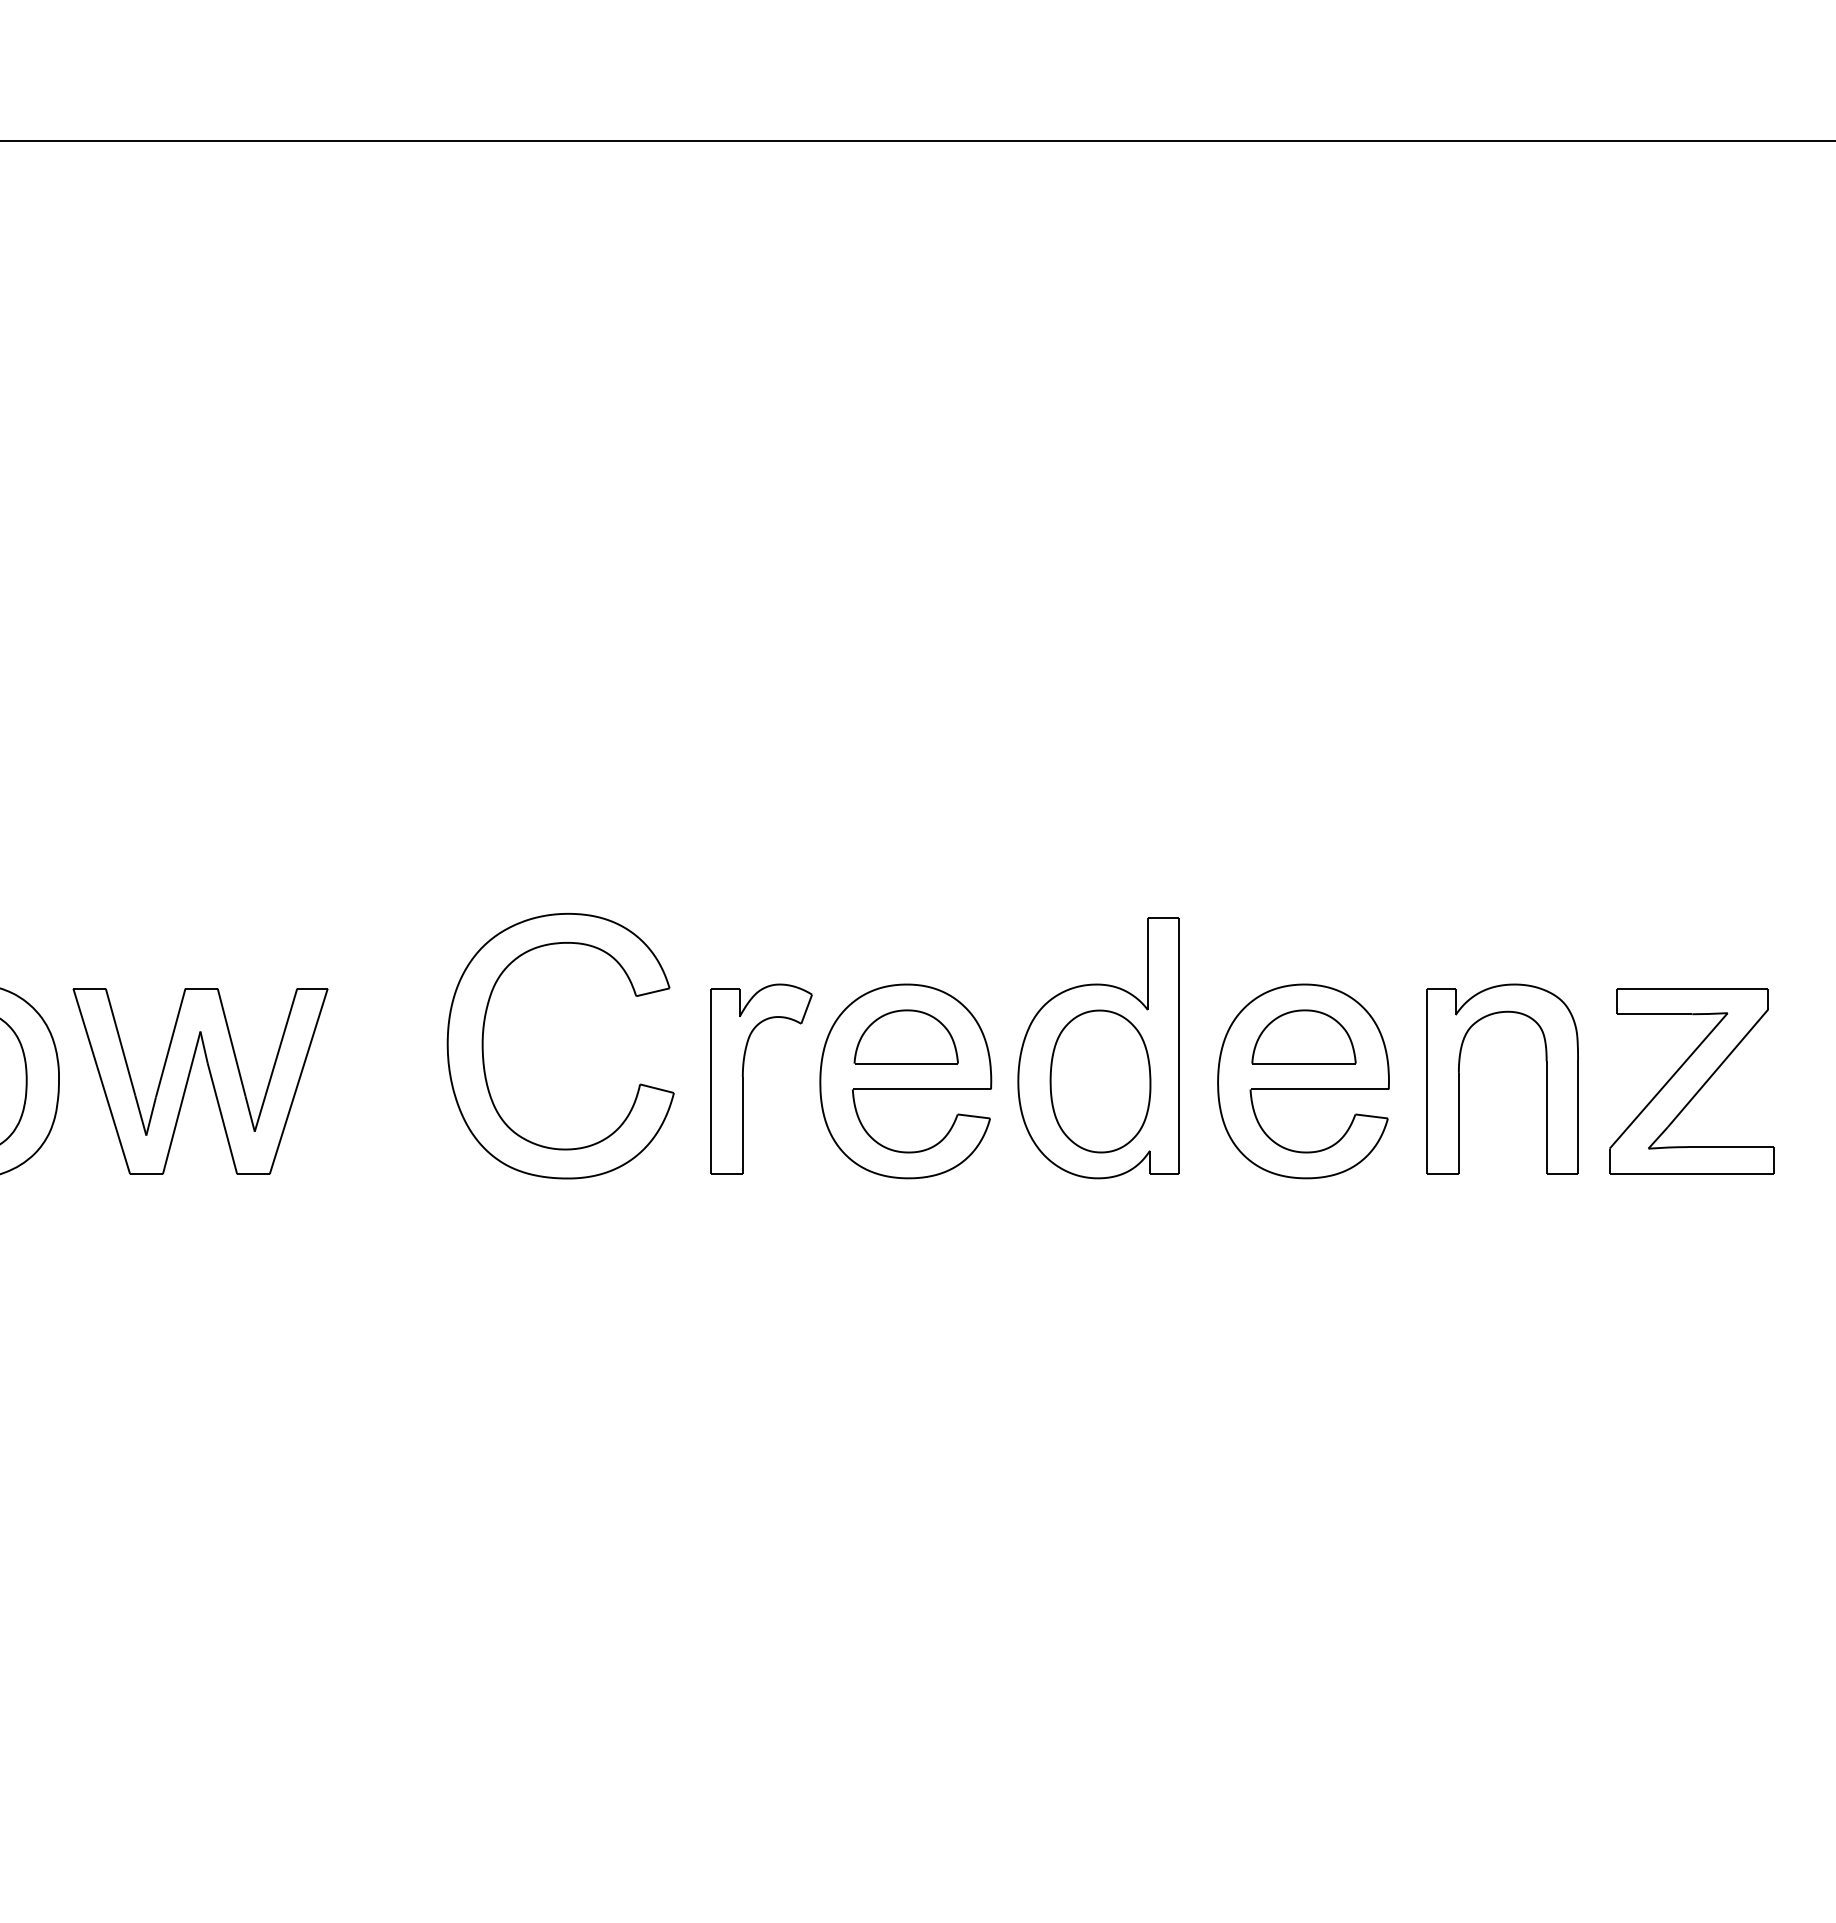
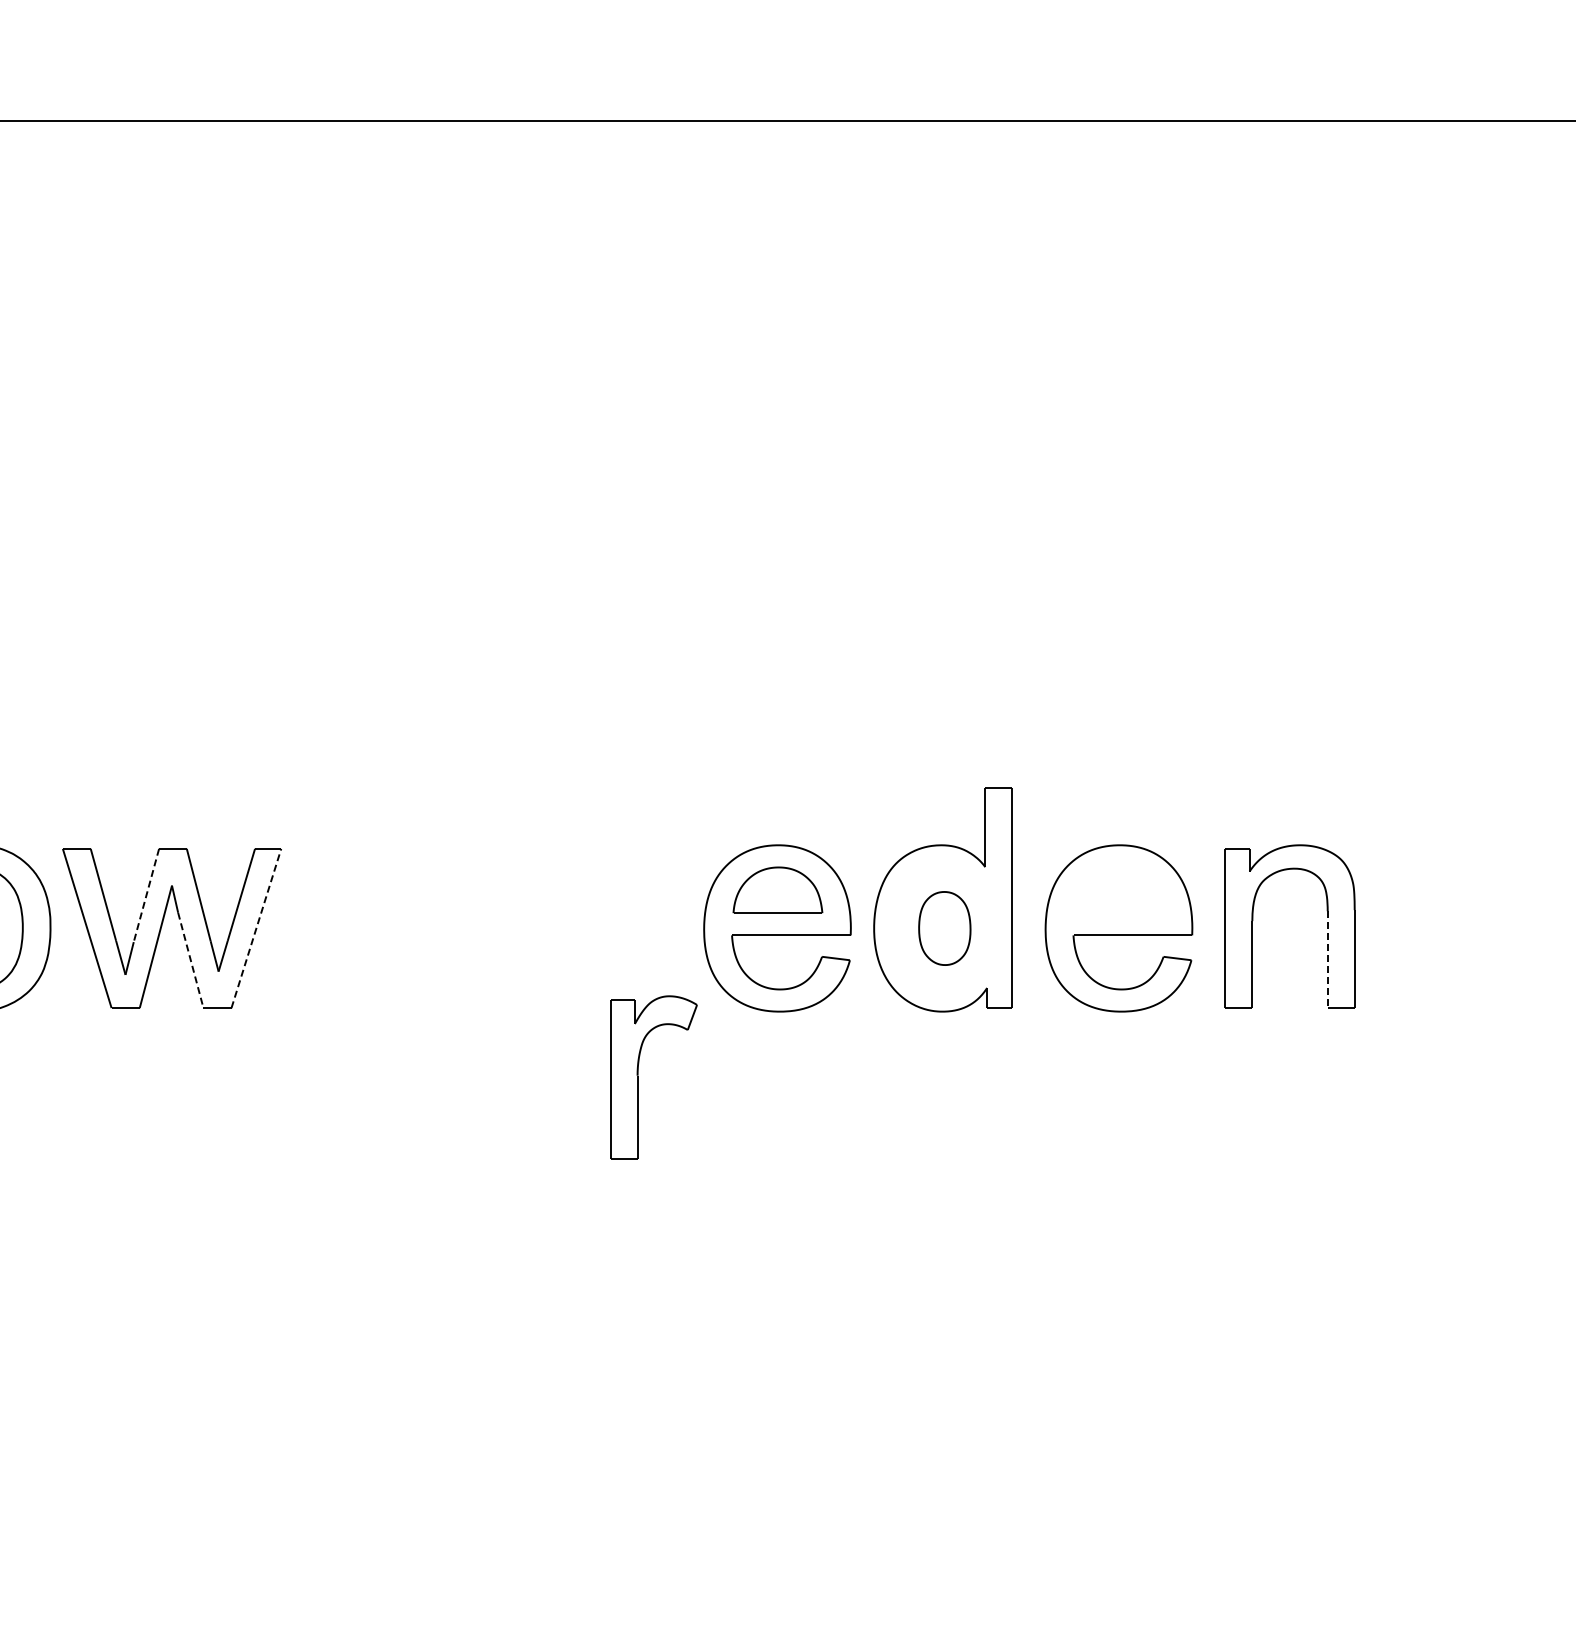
part: (1304, 1036) -> (1119, 889), removed
line: (170, 1043) -> (146, 895), solid -> dashed
part: (484, 1045) -> (415, 897), removed
part: (743, 1079) -> (638, 1077), moved
line: (298, 1081) -> (256, 928), solid -> dashed
part: (1100, 1081) -> (944, 928), size x0.6
part: (1692, 1081) -> (1452, 928), removed
line: (222, 1118) -> (190, 960), solid -> dashed
line: (1546, 1118) -> (1327, 960), solid -> dashed

